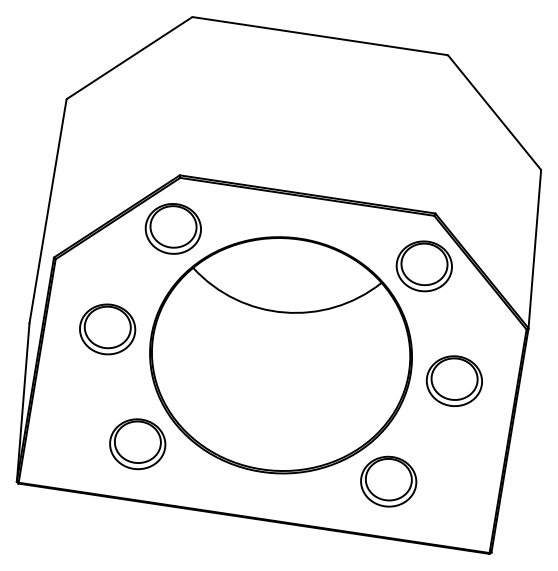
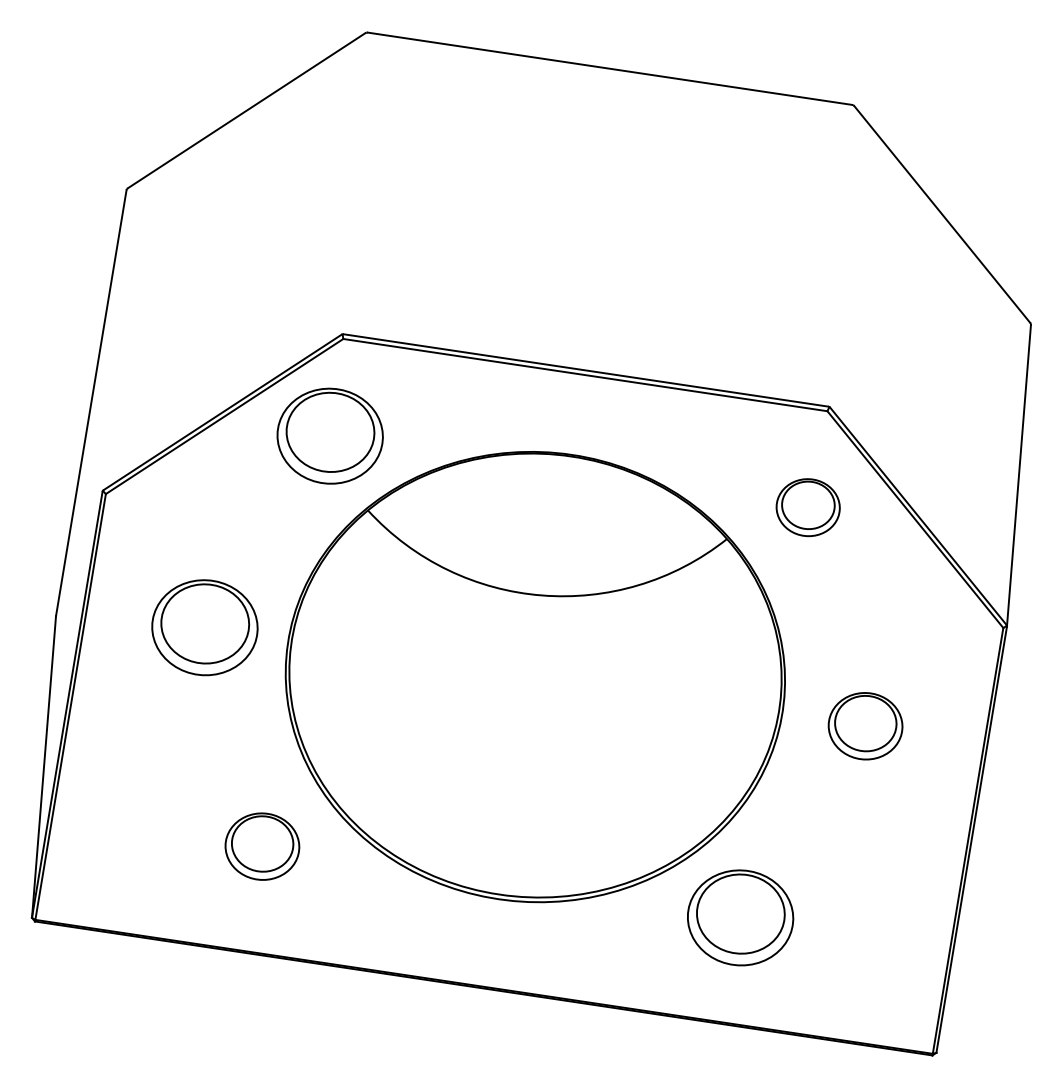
part: (423, 266) -> (806, 507), size x0.6
part: (453, 380) -> (864, 725), size x0.7
part: (137, 444) -> (261, 847), size x0.7

